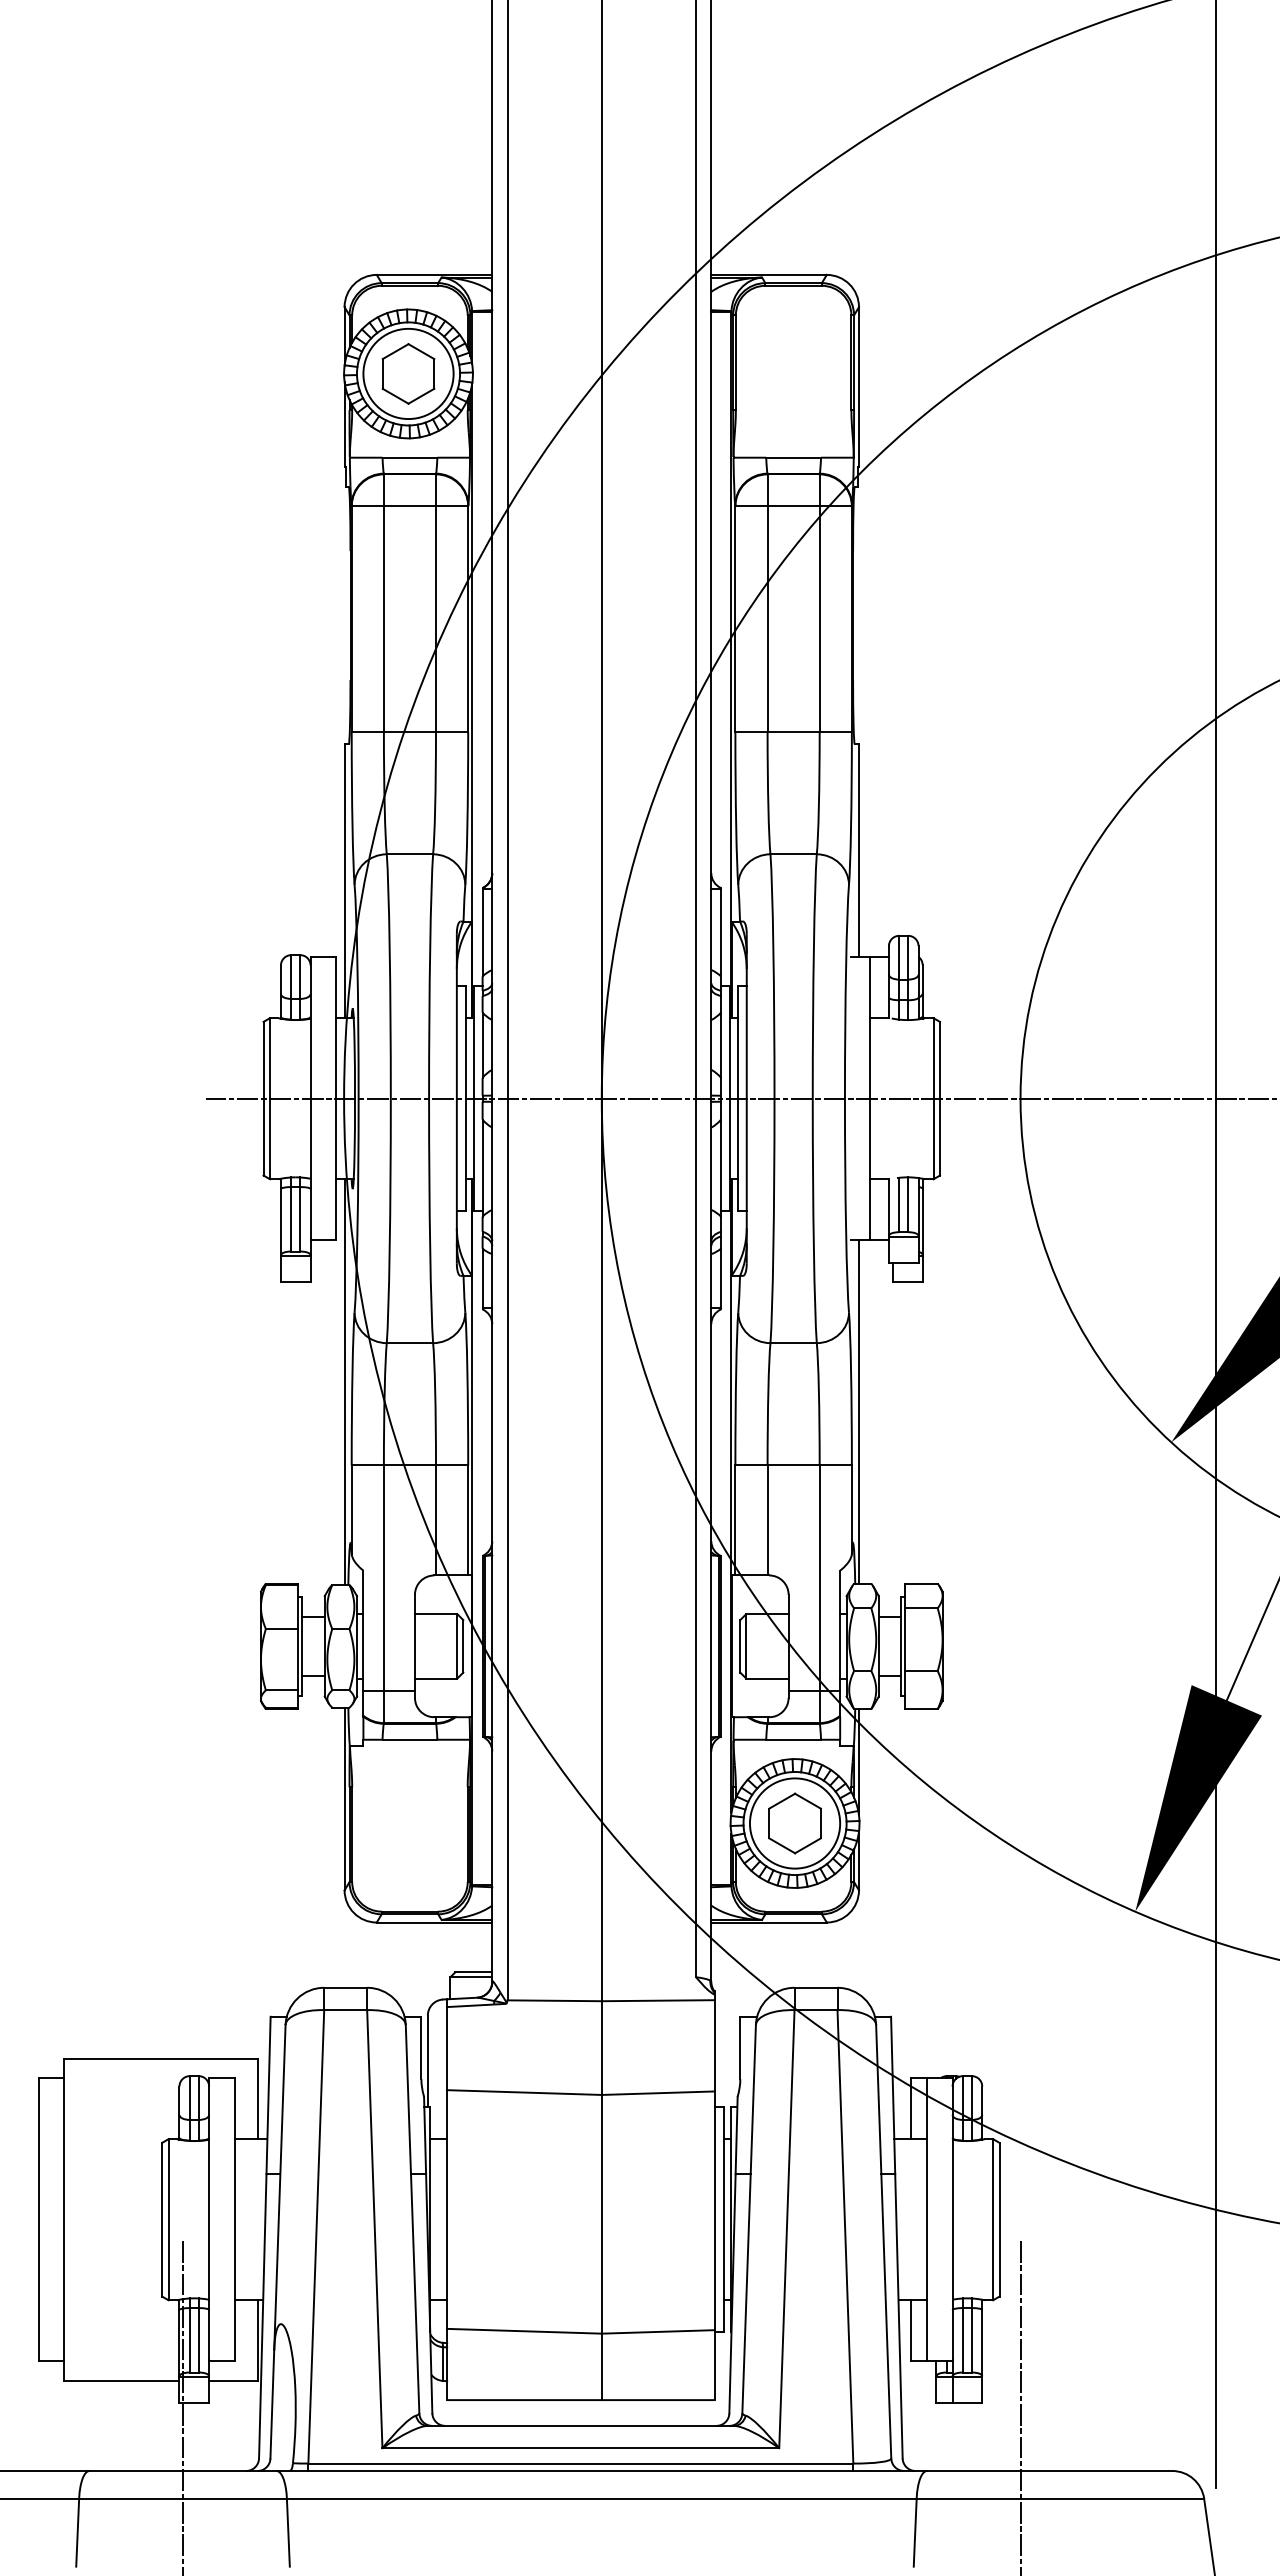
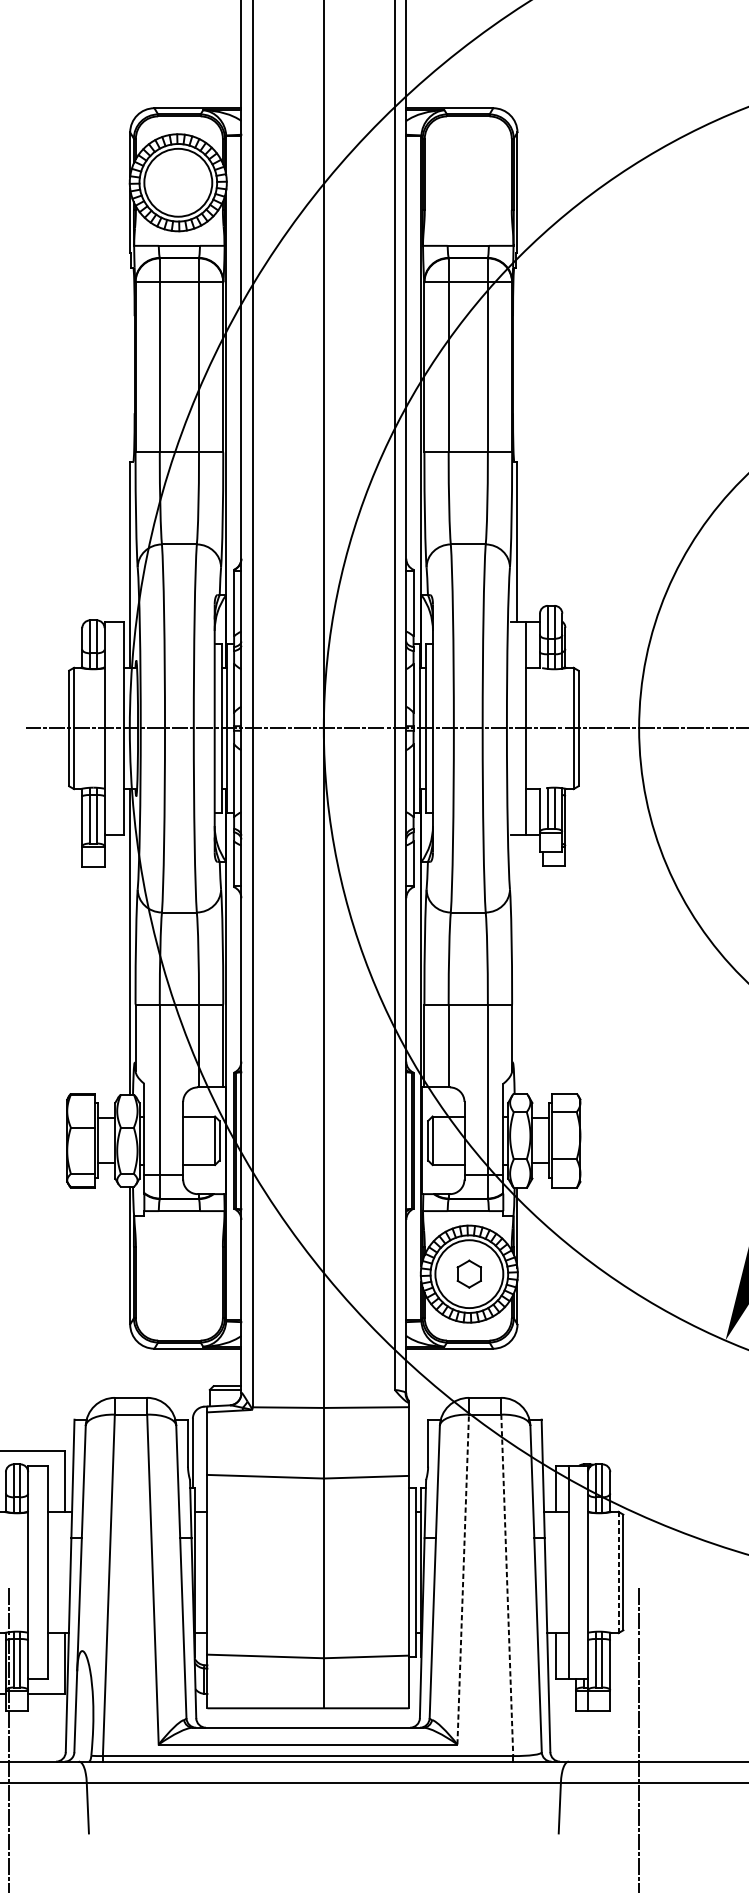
part: (408, 373) -> (178, 182), removed
line: (858, 1411) -> (517, 963), removed
part: (794, 1823) -> (468, 1274), size x0.6
line: (993, 2219) -> (618, 1572), solid -> dashed
line: (786, 2228) -> (462, 1579), solid -> dashed
line: (845, 2236) -> (507, 1585), solid -> dashed

